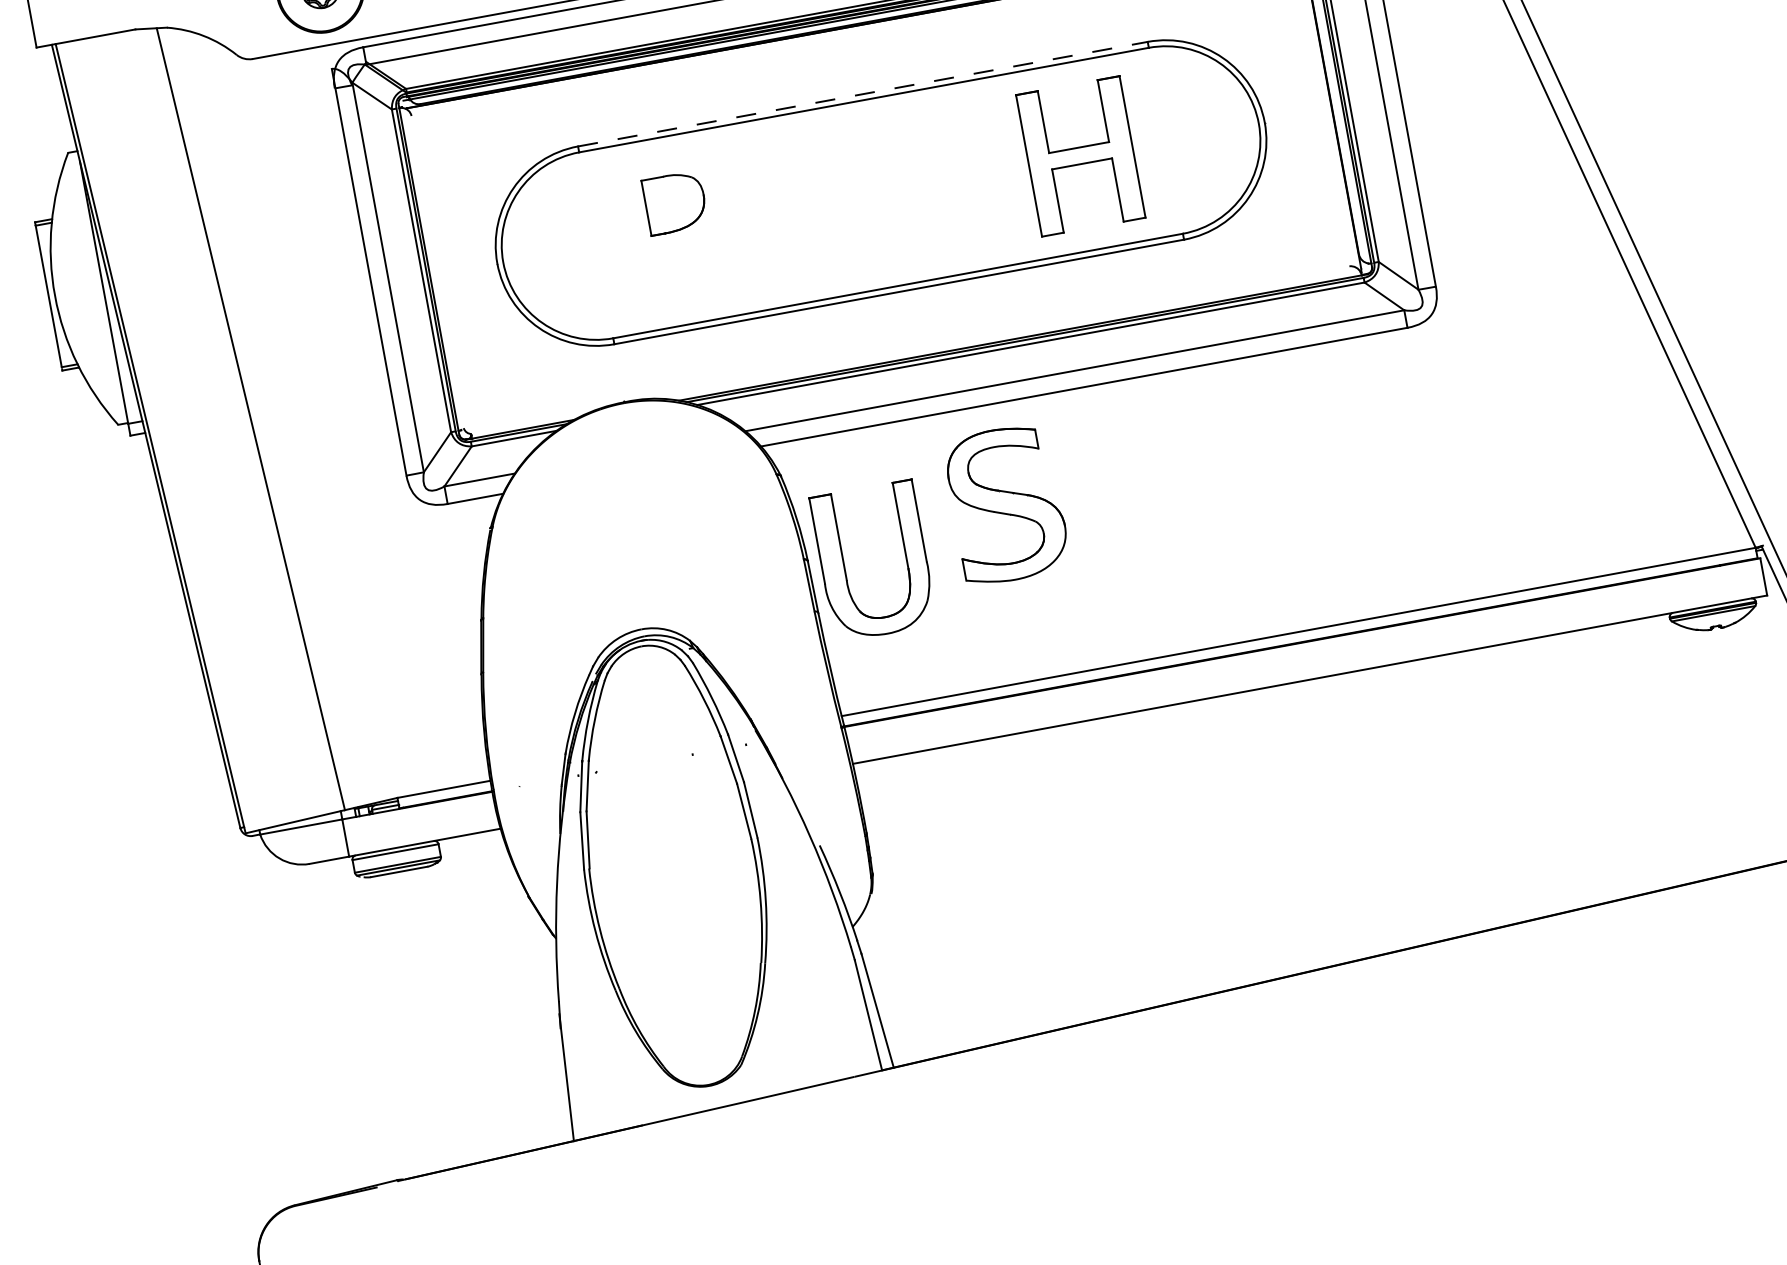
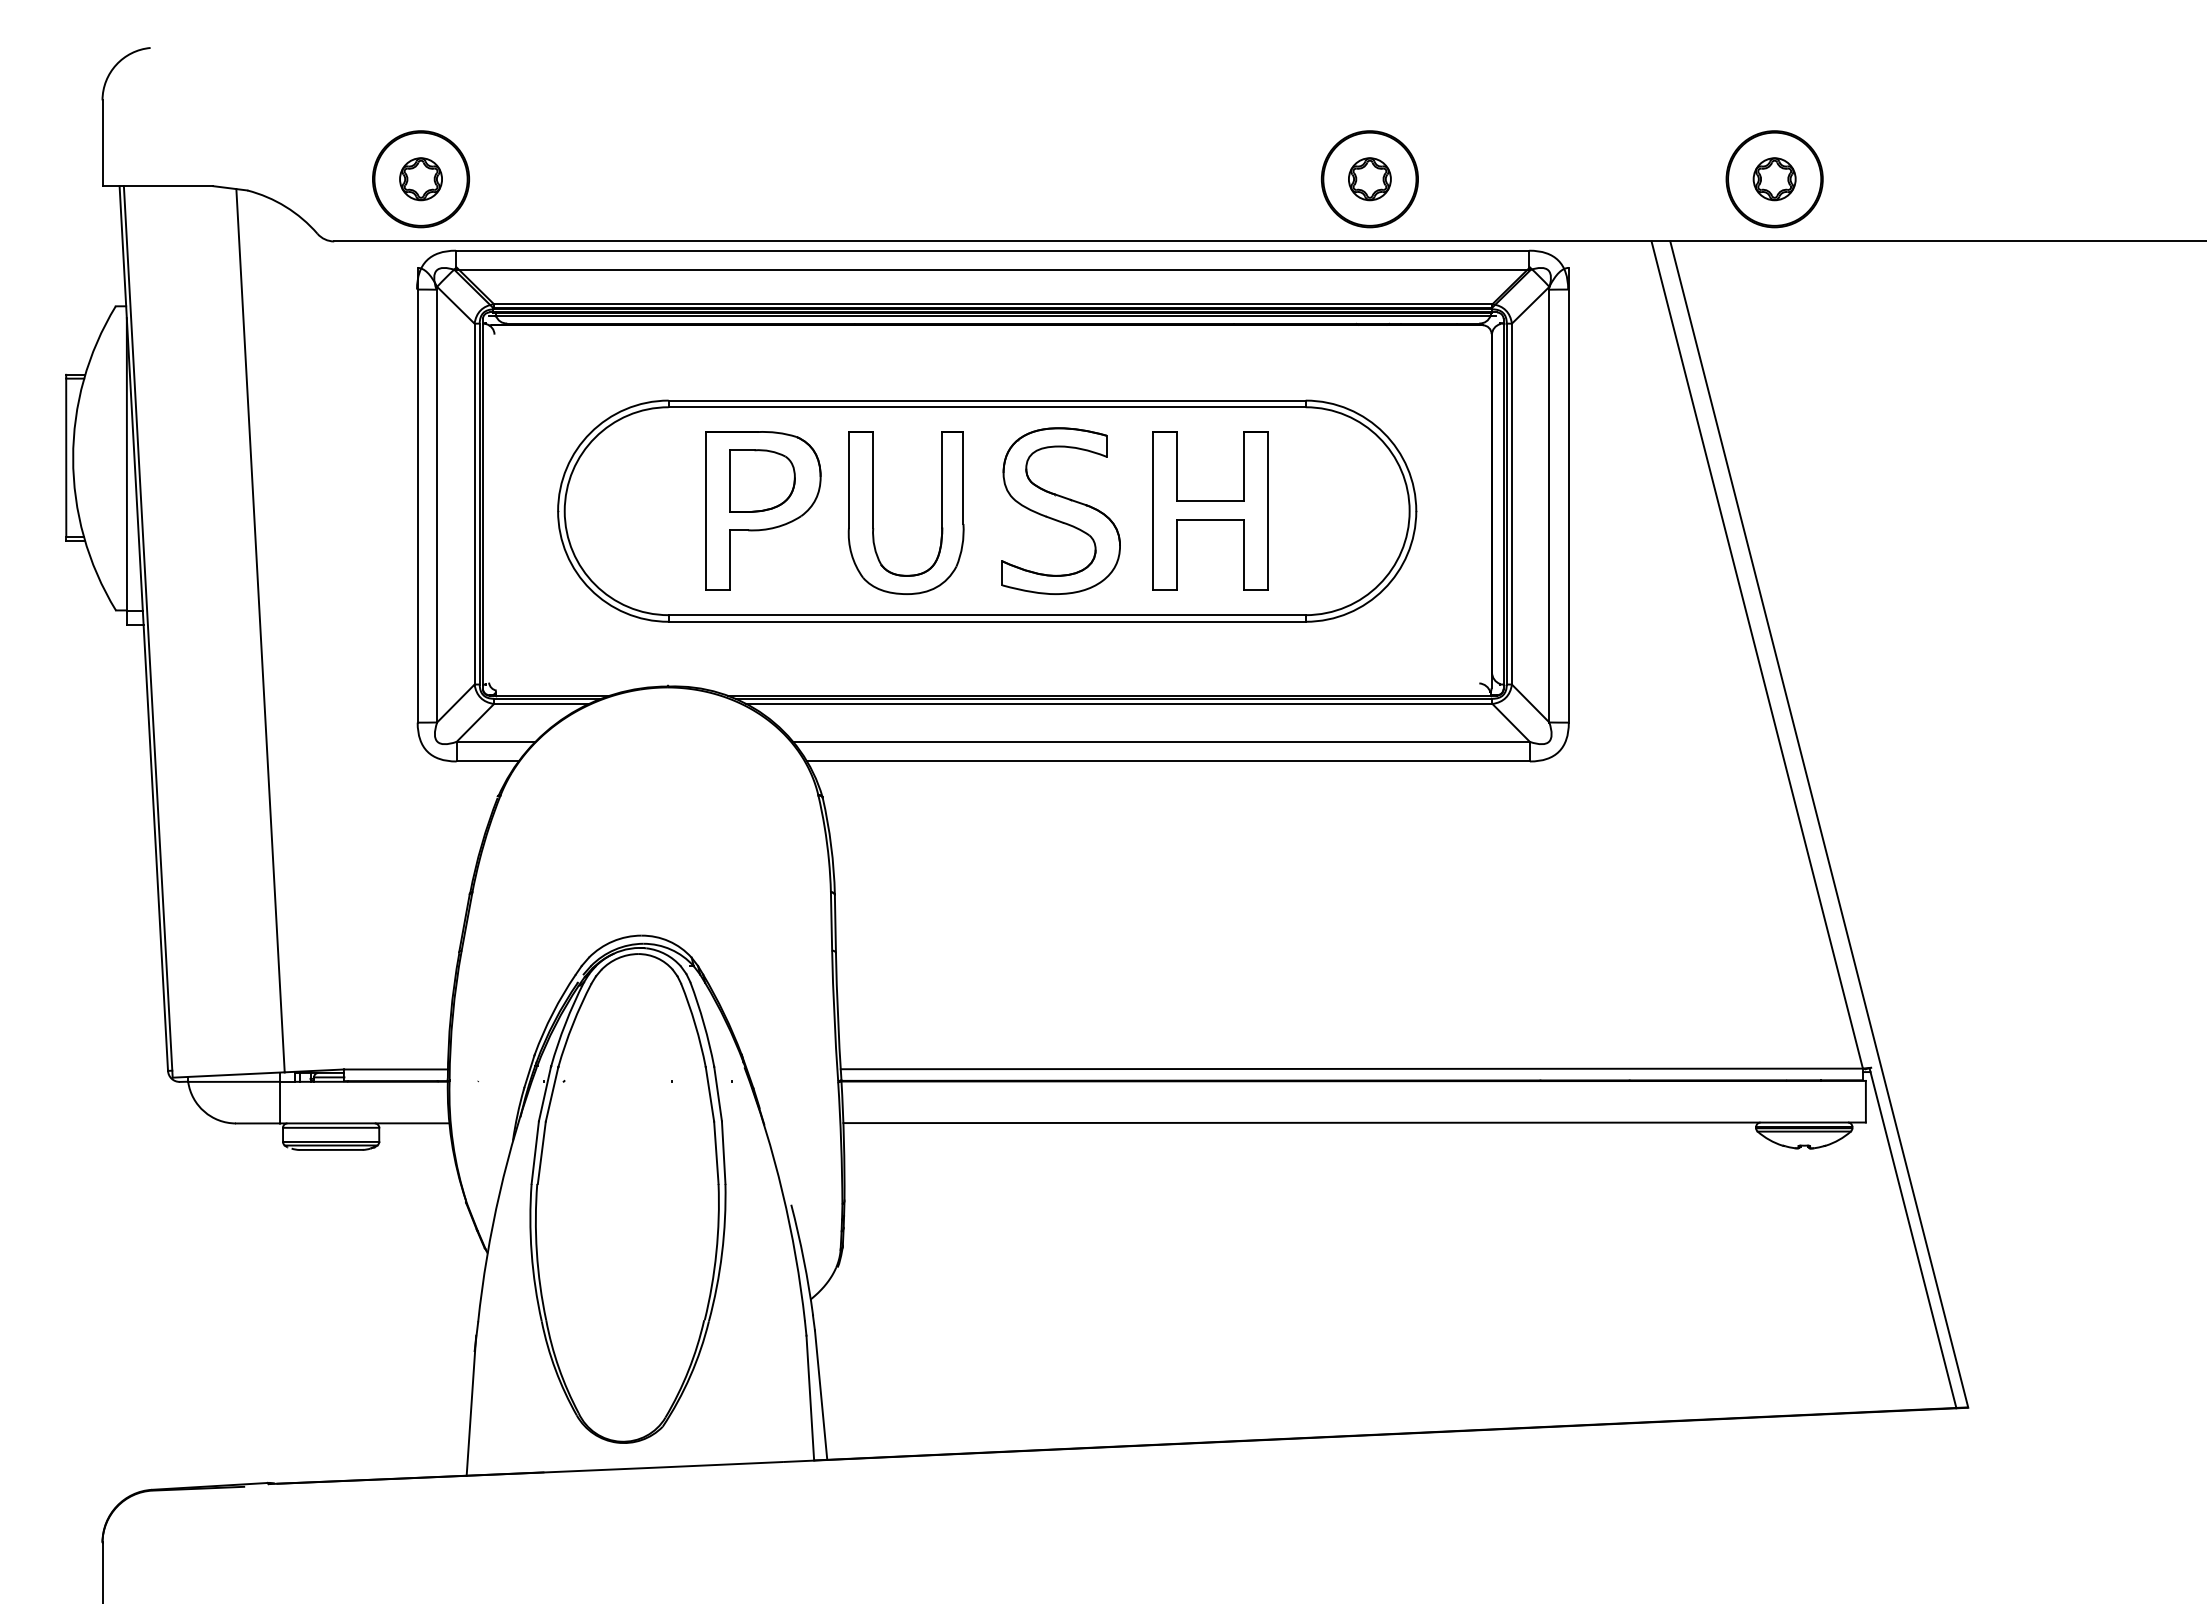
line: (863, 94) -> (987, 400), dashed -> solid
part: (680, 229) -> (763, 510), added
part: (1005, 504) -> (1060, 510), moved
part: (844, 566) -> (873, 512), moved

